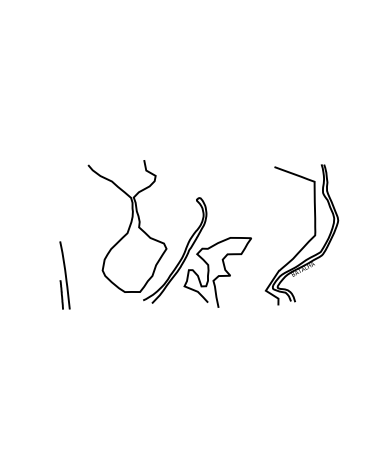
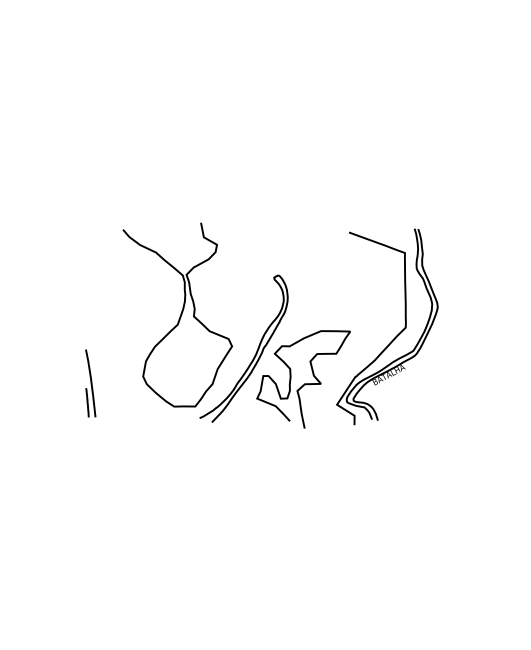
part: (308, 240) -> (396, 334), moved
part: (64, 275) -> (90, 383), size x0.71

